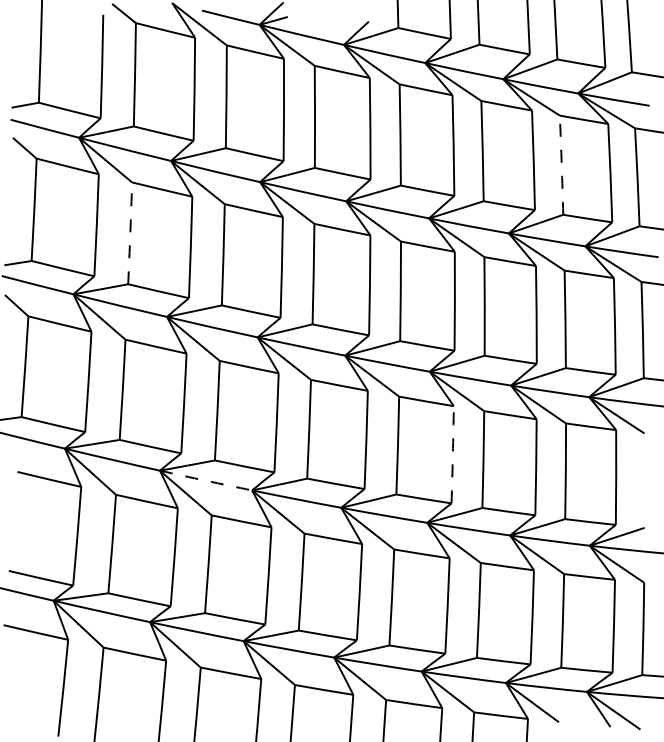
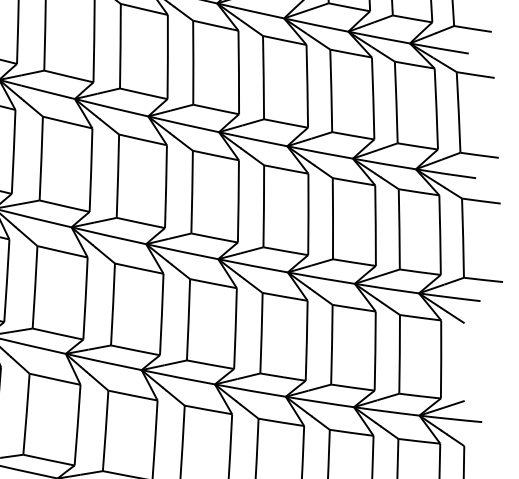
arc: (561, 165) -> (396, 102), dashed -> solid
arc: (130, 233) -> (41, 158), dashed -> solid
arc: (452, 454) -> (306, 340), dashed -> solid
arc: (206, 480) -> (104, 361), dashed -> solid

